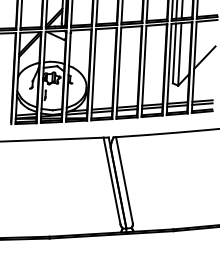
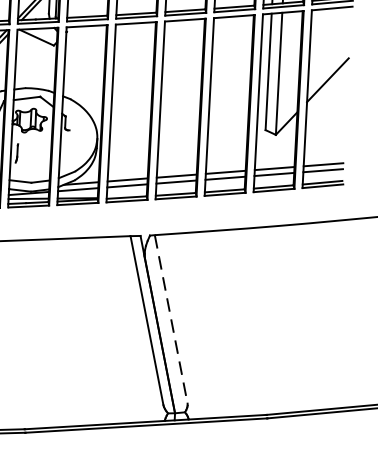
line: (124, 180) -> (171, 319), solid -> dashed

